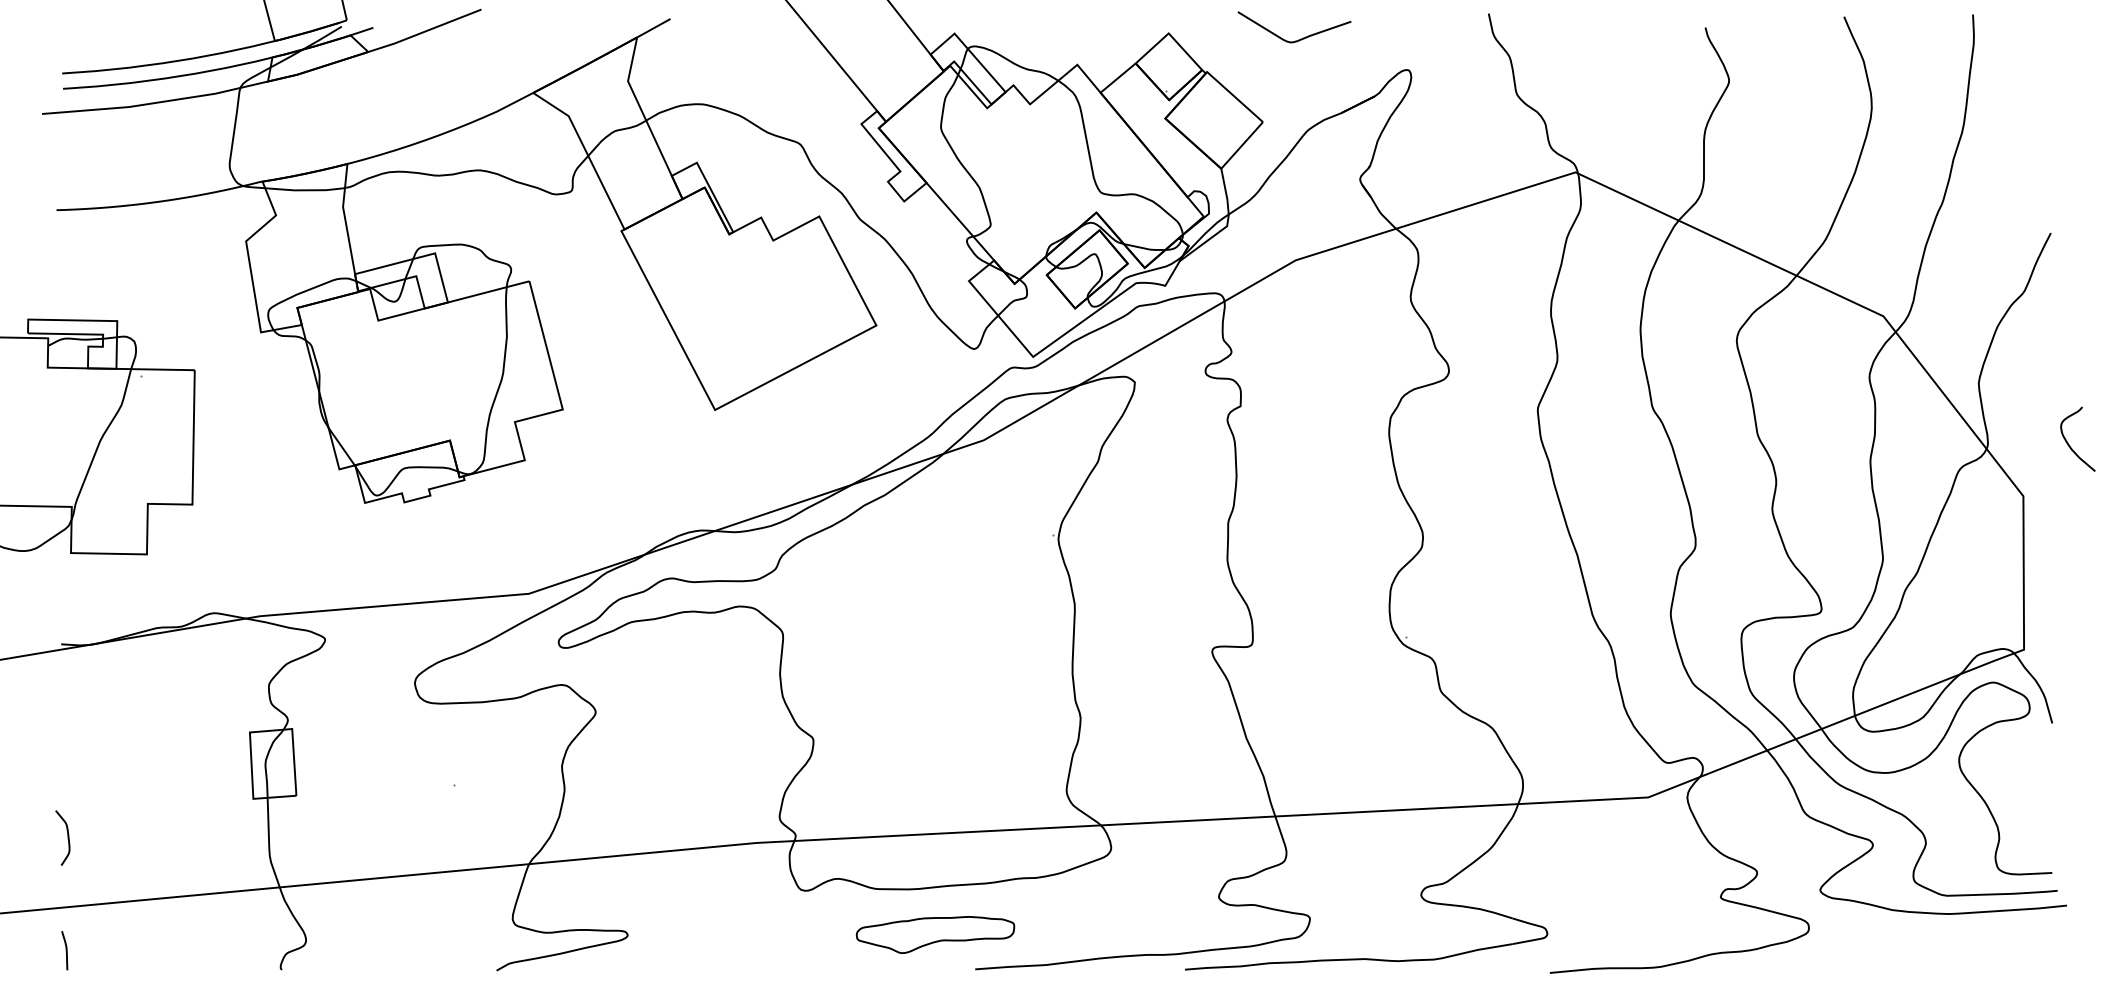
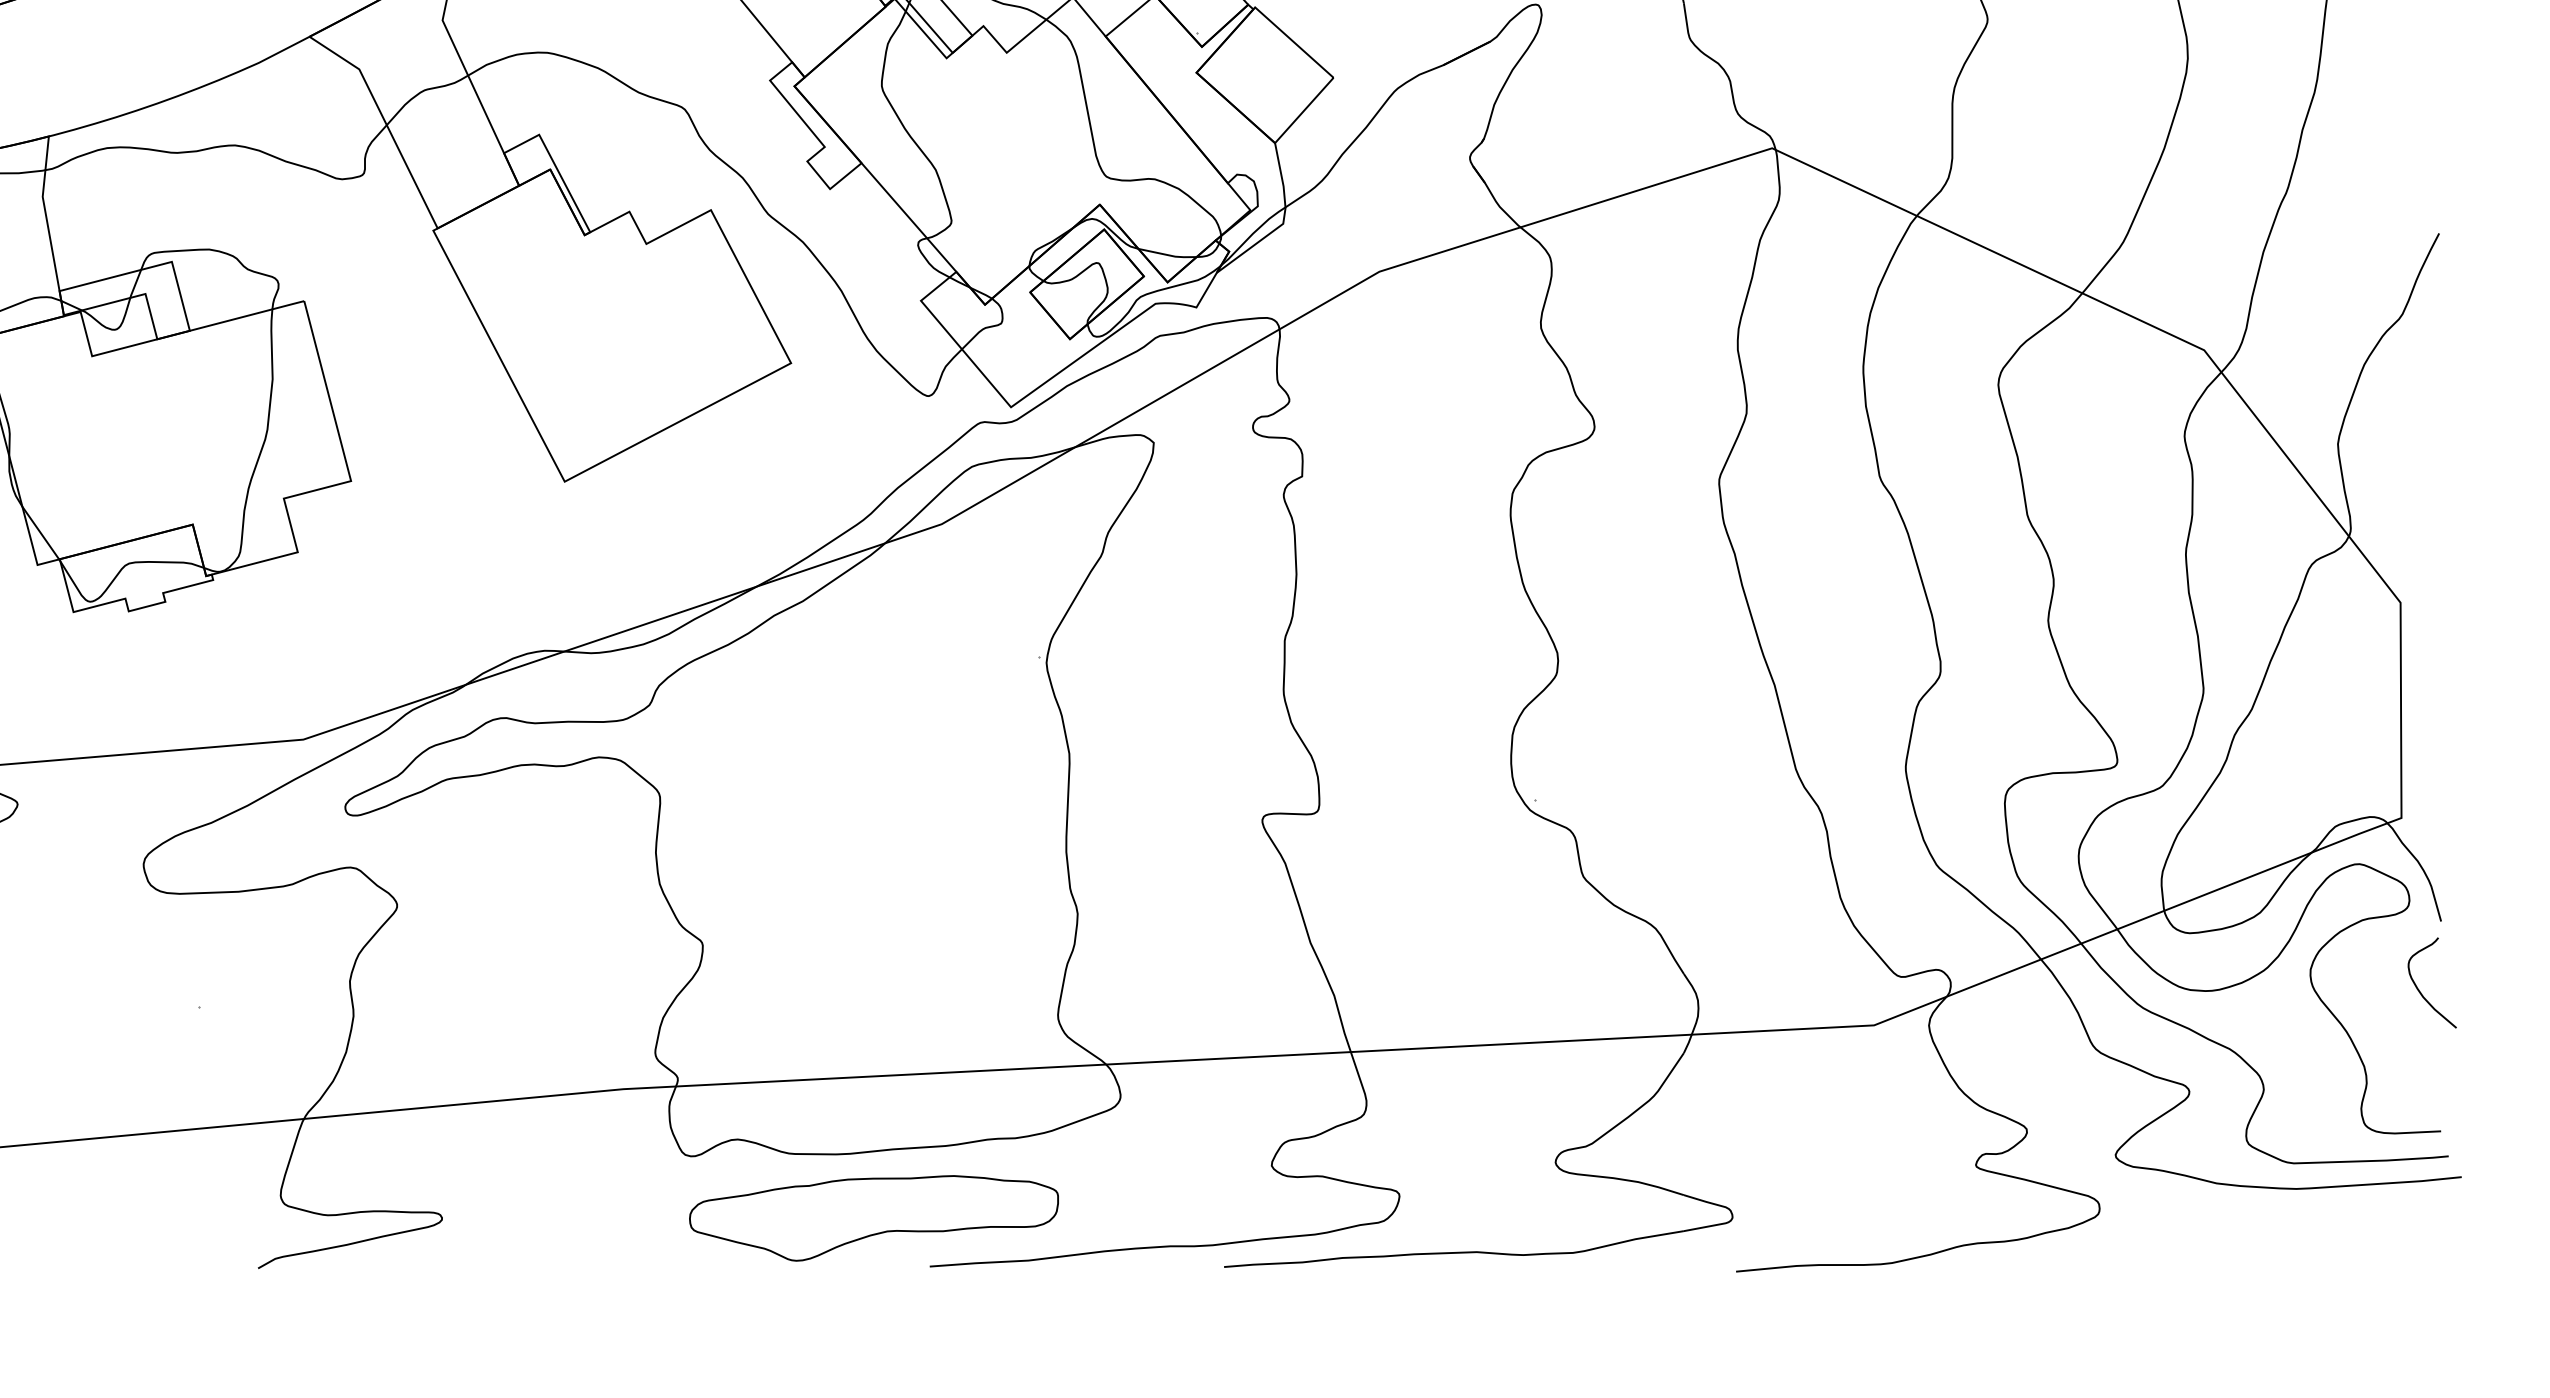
curve: (2068, 442) -> (2418, 987), moved
part: (935, 934) -> (874, 1217), size x1.67

